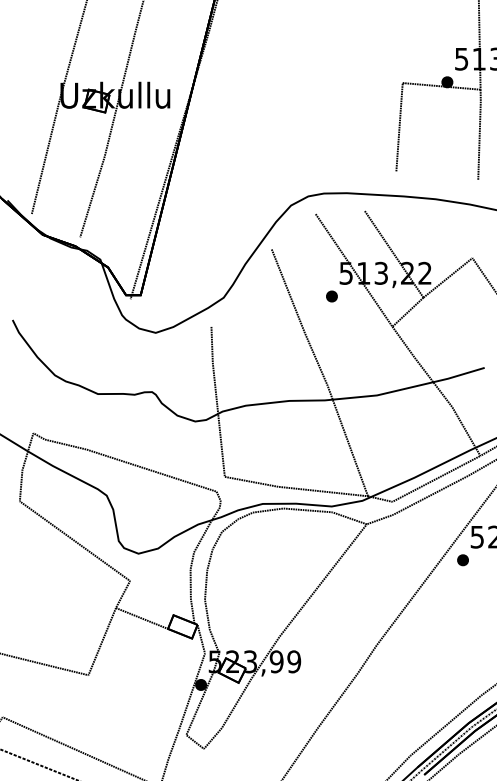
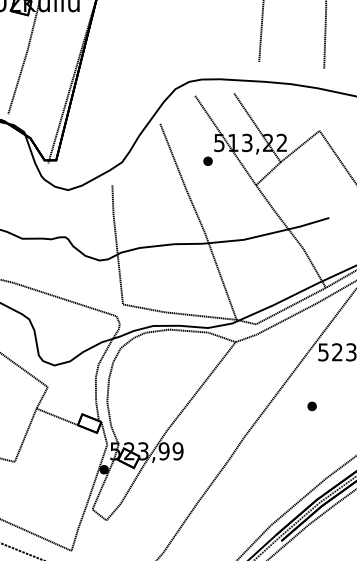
part: (462, 560) -> (311, 406), moved

